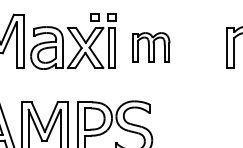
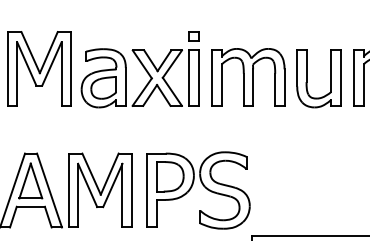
part: (94, 17) -> (169, 36), removed
part: (151, 47) -> (248, 77), size x1.43
part: (193, 48) -> (307, 78), added

